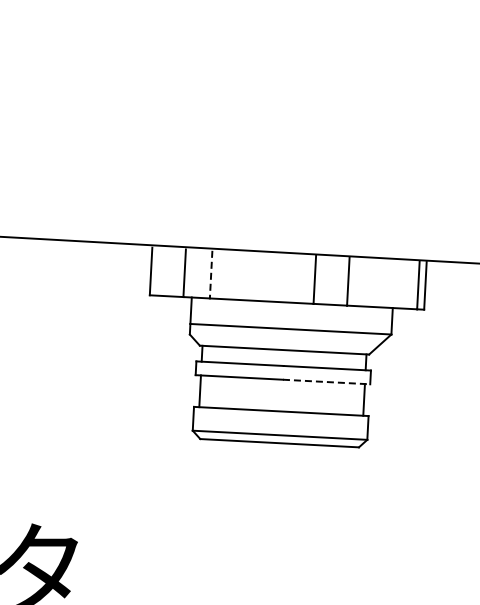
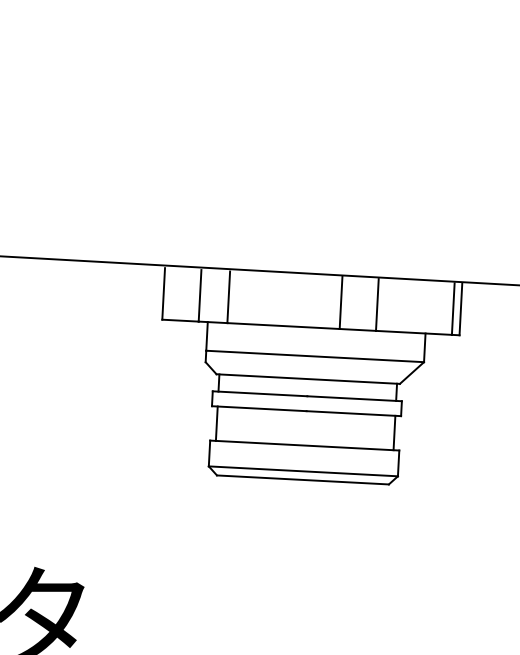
line: (211, 274) -> (229, 297), dashed -> solid
line: (326, 382) -> (353, 414), dashed -> solid

